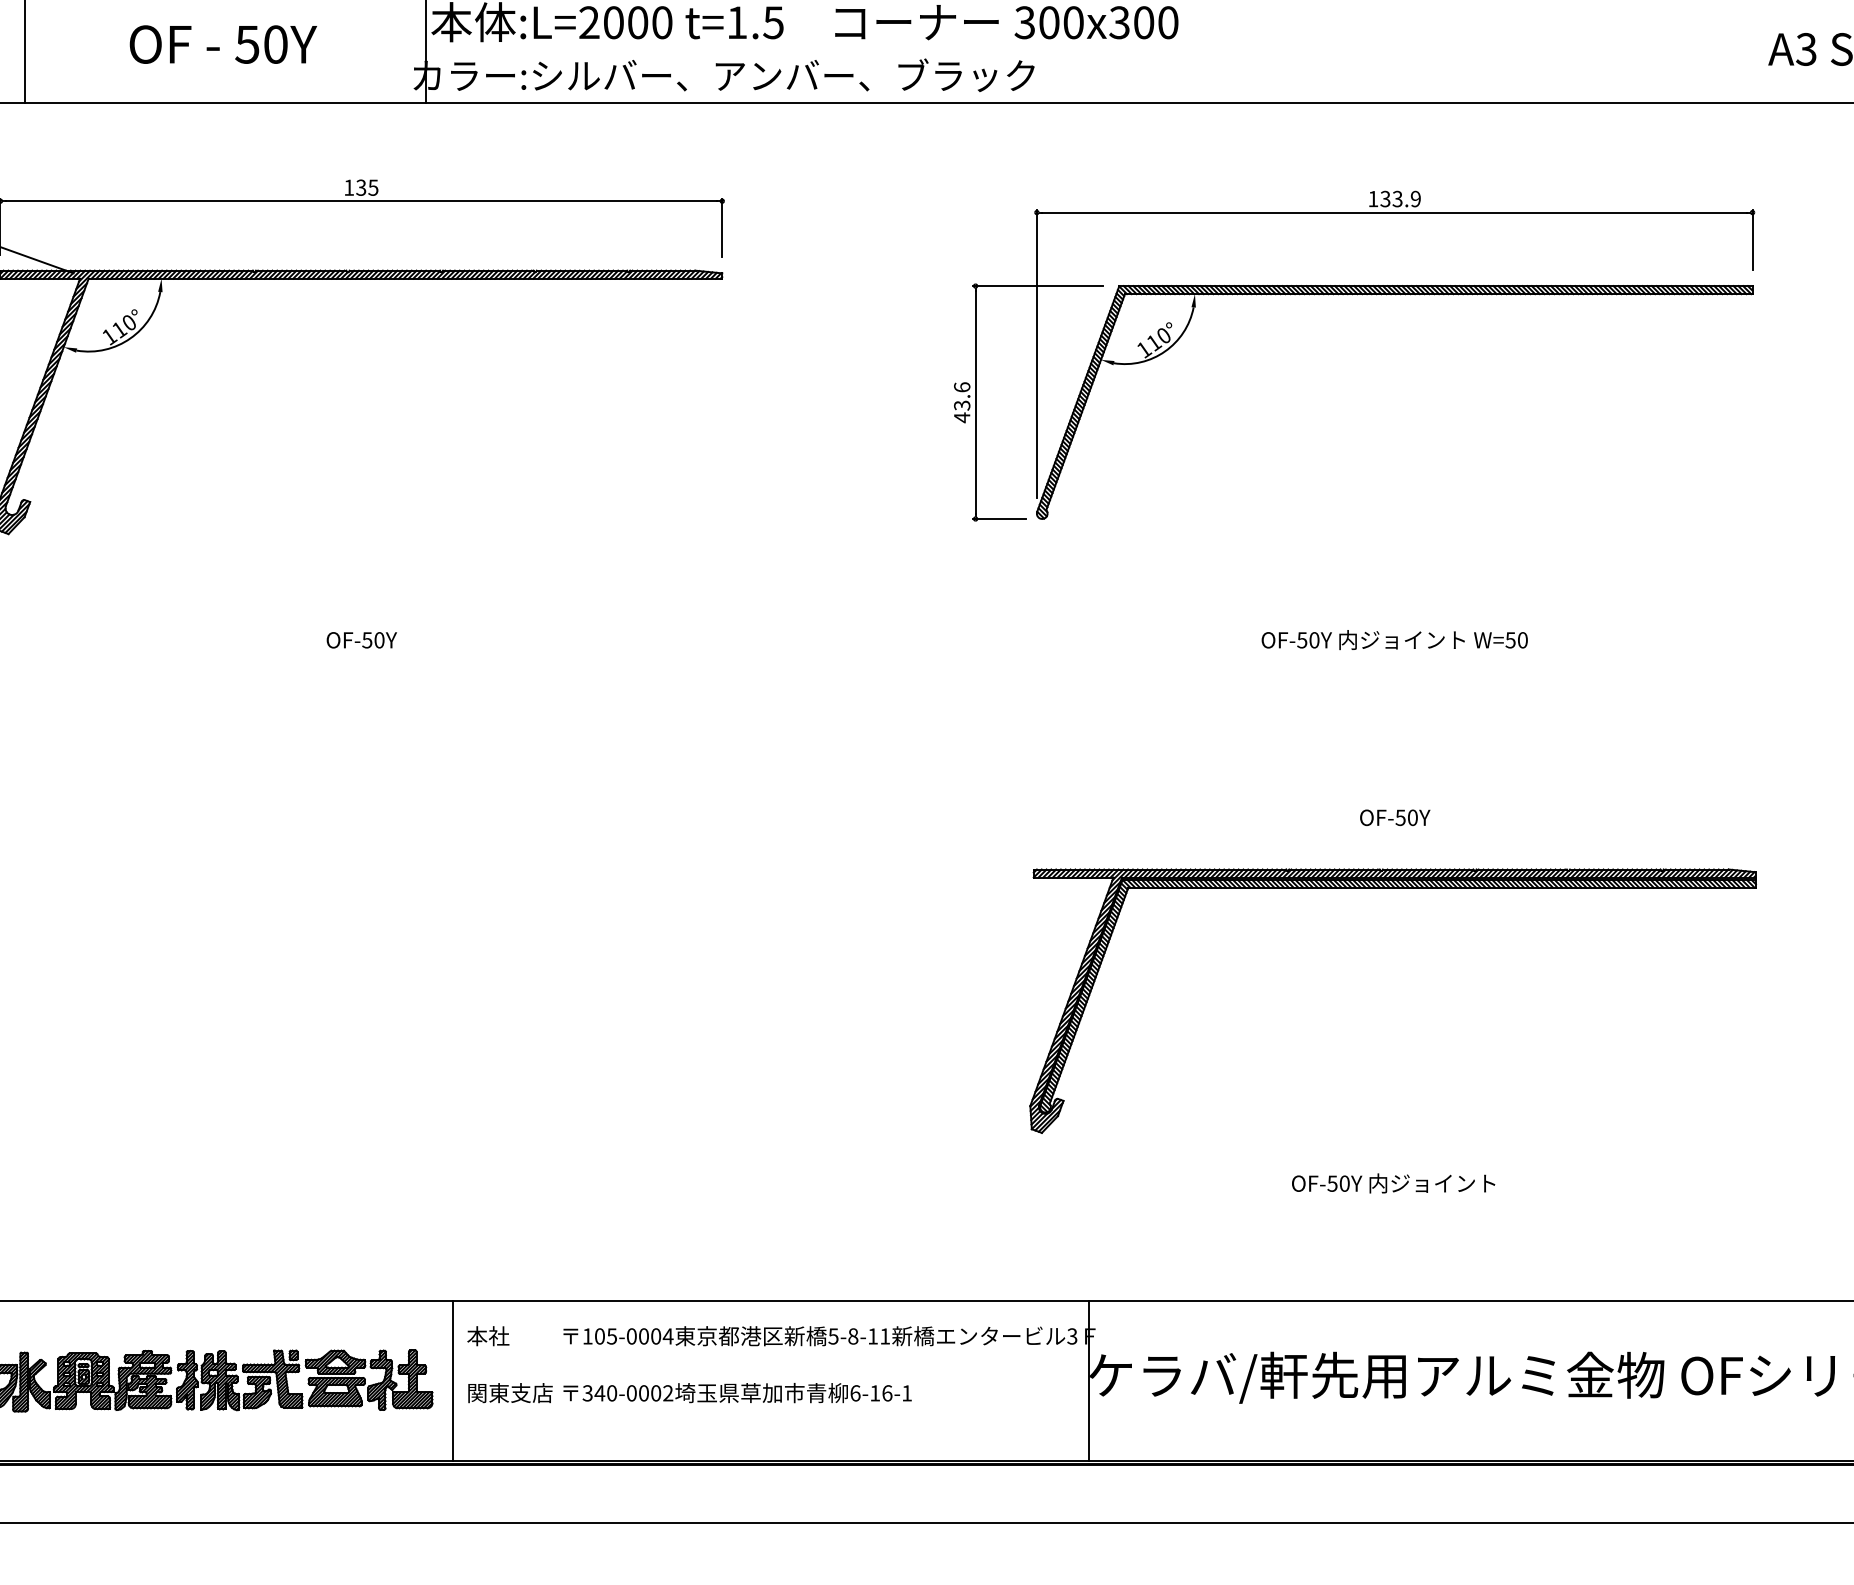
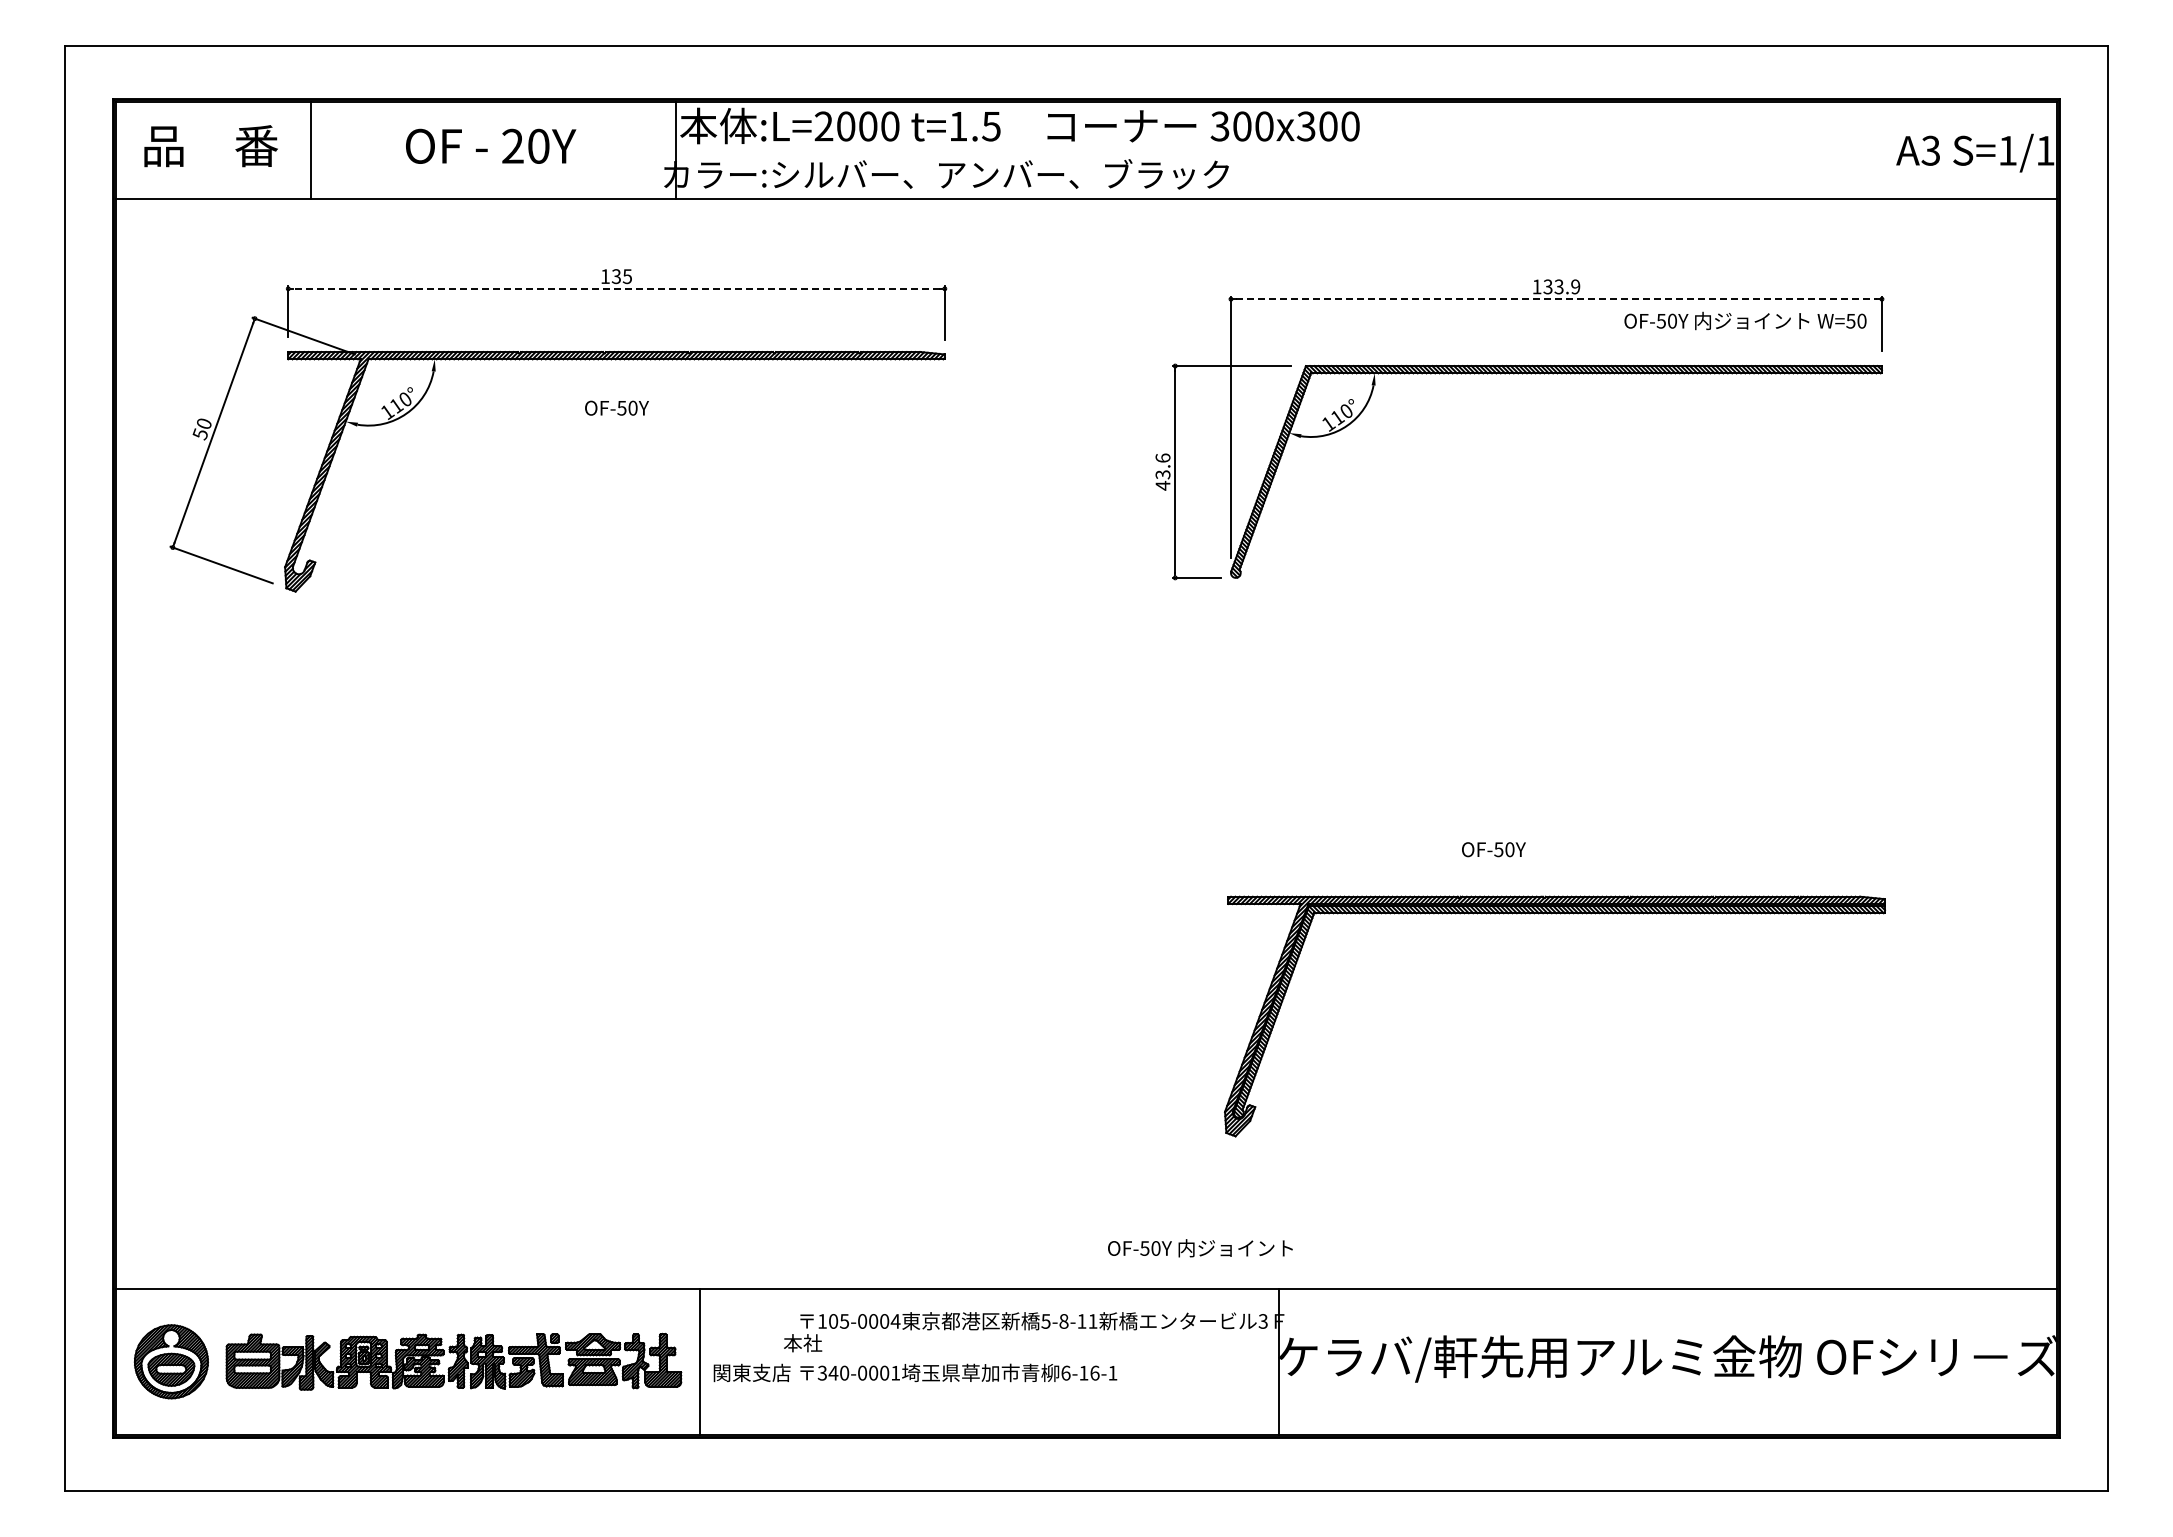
text: (246, 43) -> (512, 145), 50Y -> 20Y
line: (361, 200) -> (616, 288), solid -> dashed
line: (1394, 212) -> (1556, 299), solid -> dashed
text: (361, 639) -> (616, 407), moved
text: (1394, 639) -> (1745, 320), moved
text: (1394, 817) -> (1493, 849), moved
text: (1393, 1183) -> (1200, 1248), moved
text: (488, 1336) -> (803, 1343), moved
text: (668, 1392) -> (895, 1372), 340-0002 -> 340-0001

